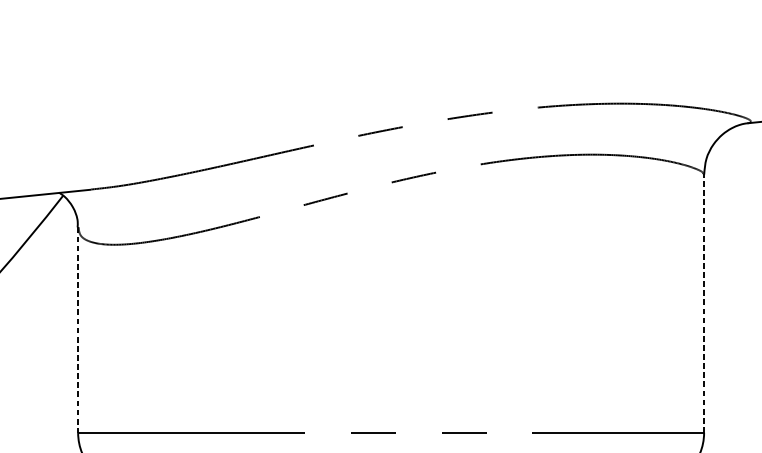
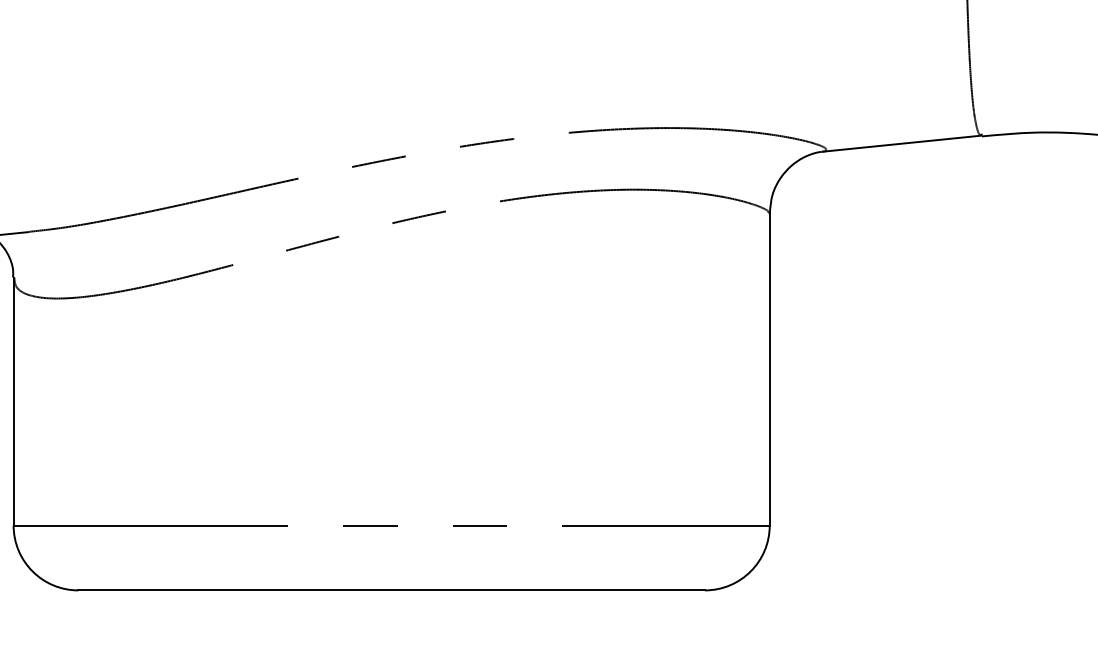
line: (703, 303) -> (769, 369), dashed -> solid
line: (78, 330) -> (13, 401), dashed -> solid

